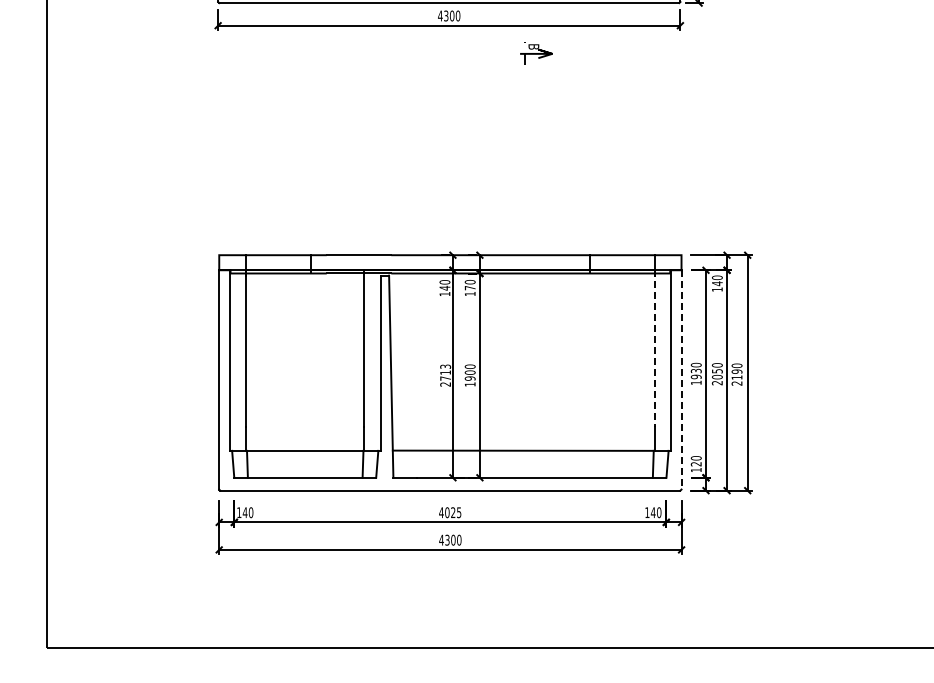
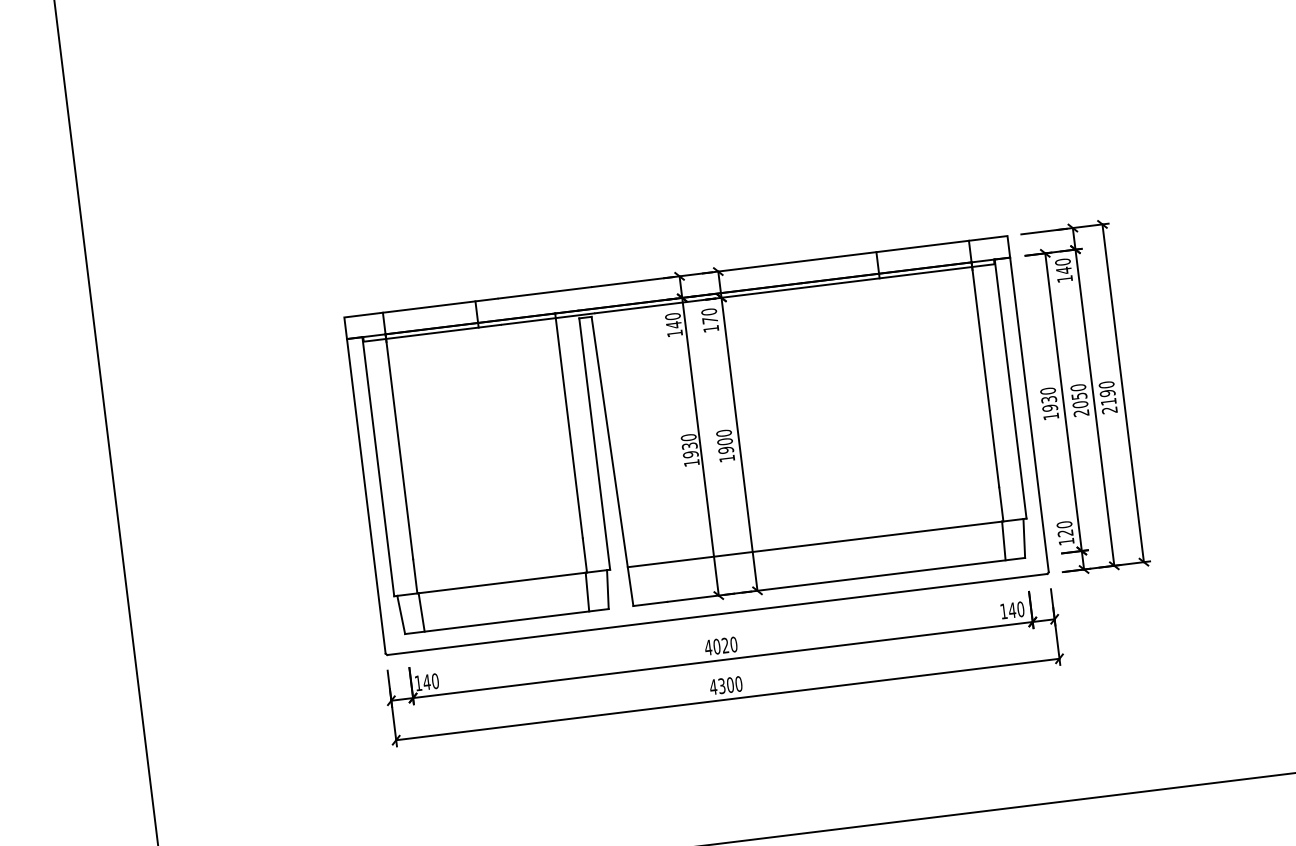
line: (654, 349) -> (985, 376), dashed -> solid
text: (445, 375) -> (690, 450), 2713 -> 1930
line: (681, 379) -> (1029, 414), dashed -> solid
text: (458, 512) -> (732, 644), 4025 -> 4020

